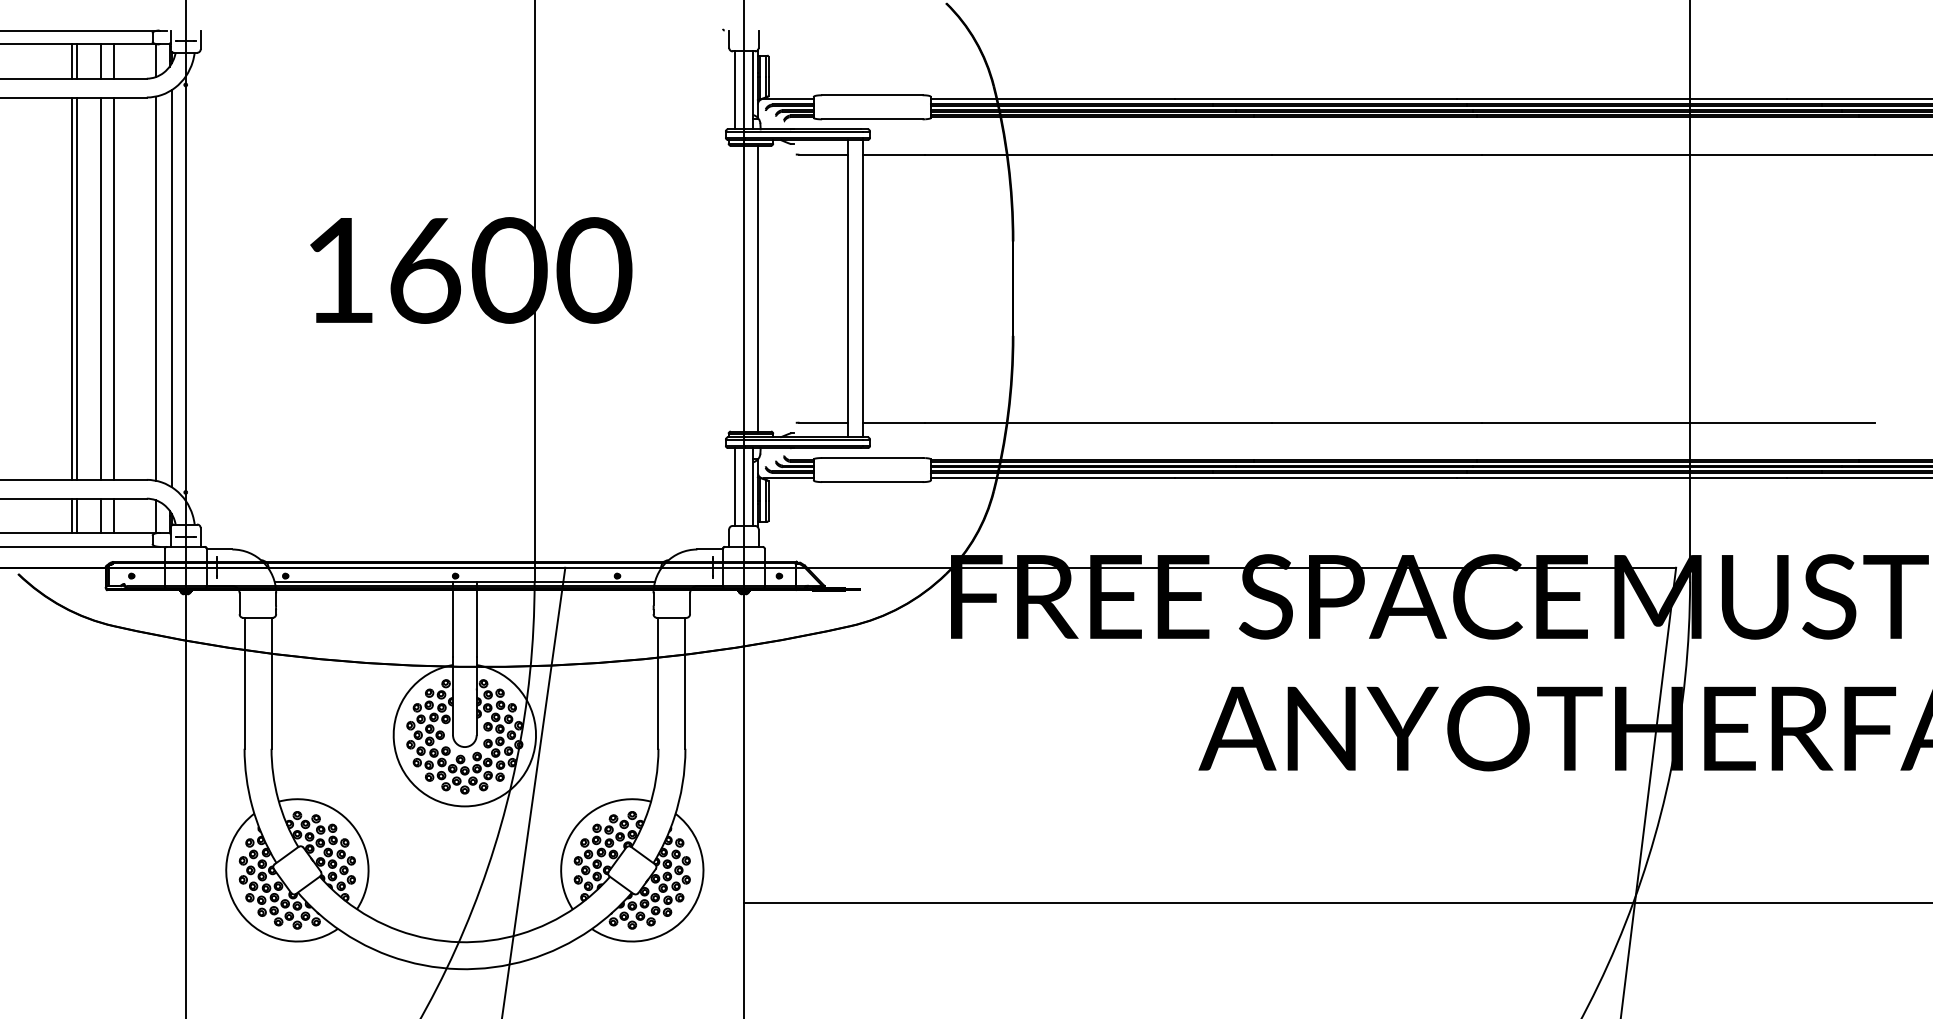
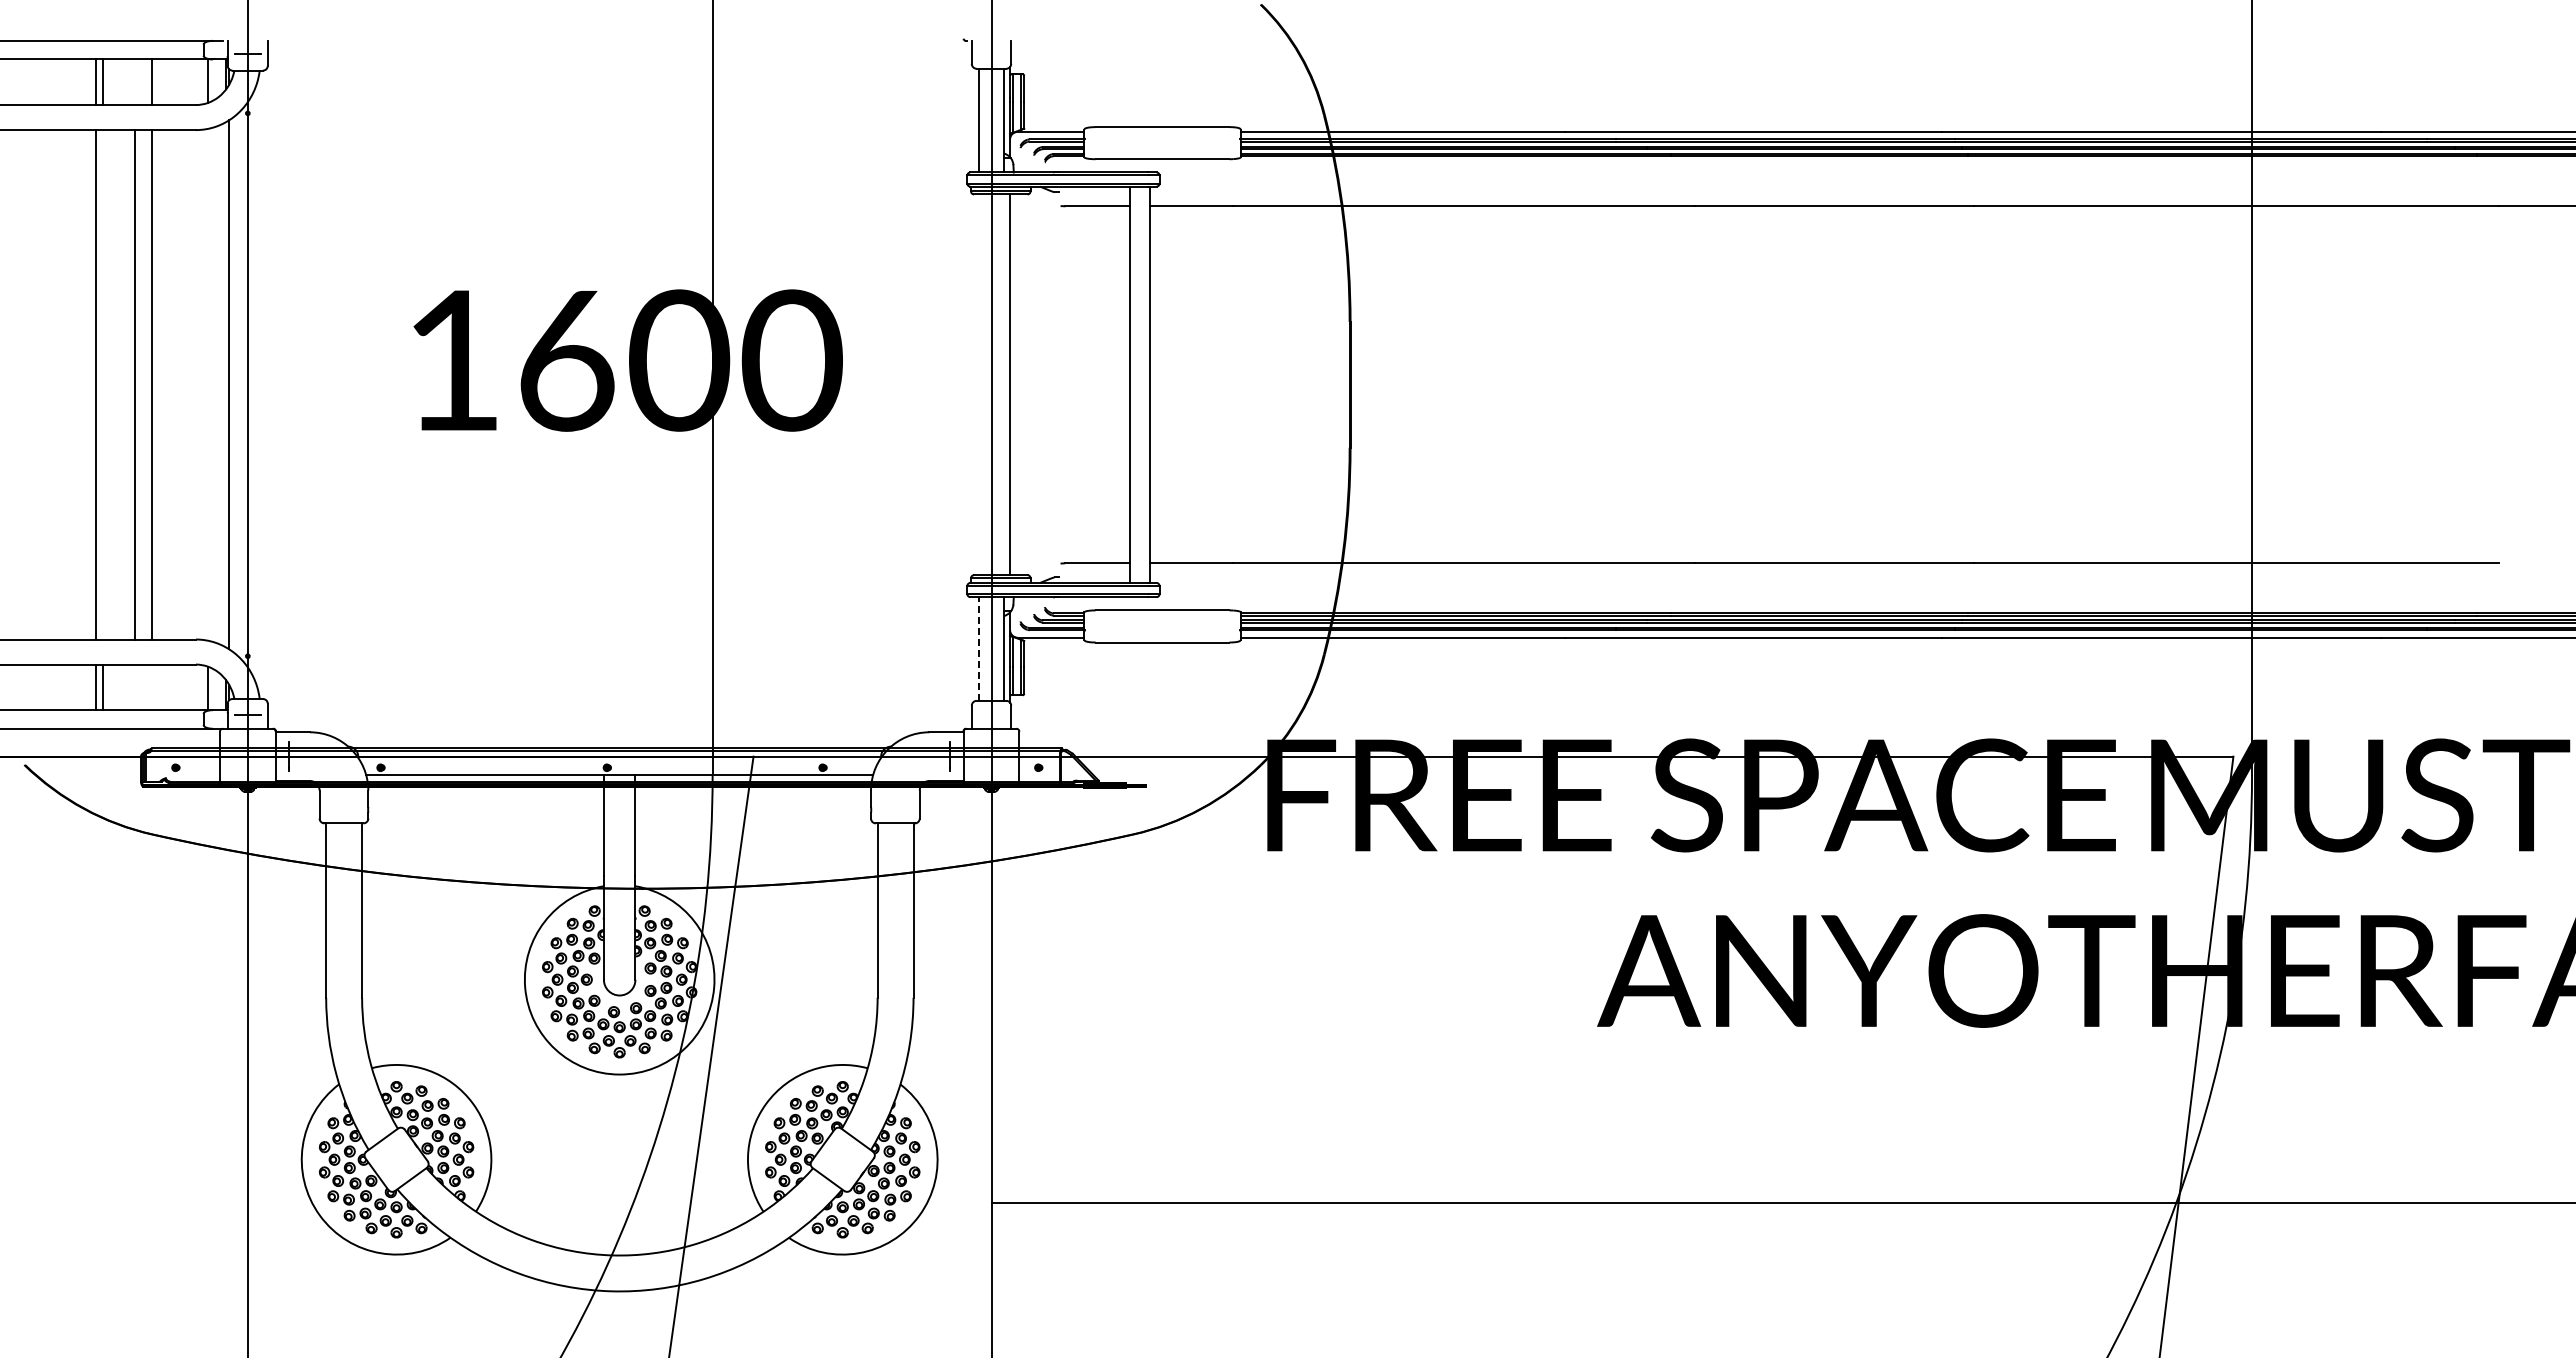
line: (100, 61) -> (134, 82), removed
line: (77, 288) -> (103, 384), removed
line: (156, 288) -> (208, 384), removed
line: (734, 487) -> (978, 649), solid -> dashed
line: (100, 515) -> (134, 687), removed
line: (113, 515) -> (151, 687), removed

